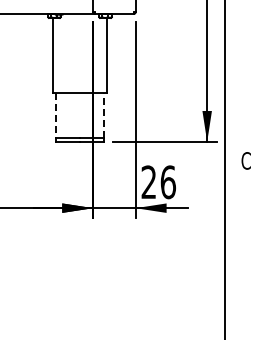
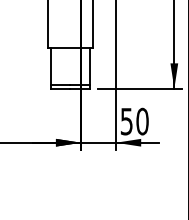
line: (56, 115) -> (51, 67), dashed -> solid
line: (103, 115) -> (89, 67), dashed -> solid
text: (158, 182) -> (134, 121), 26 -> 50

